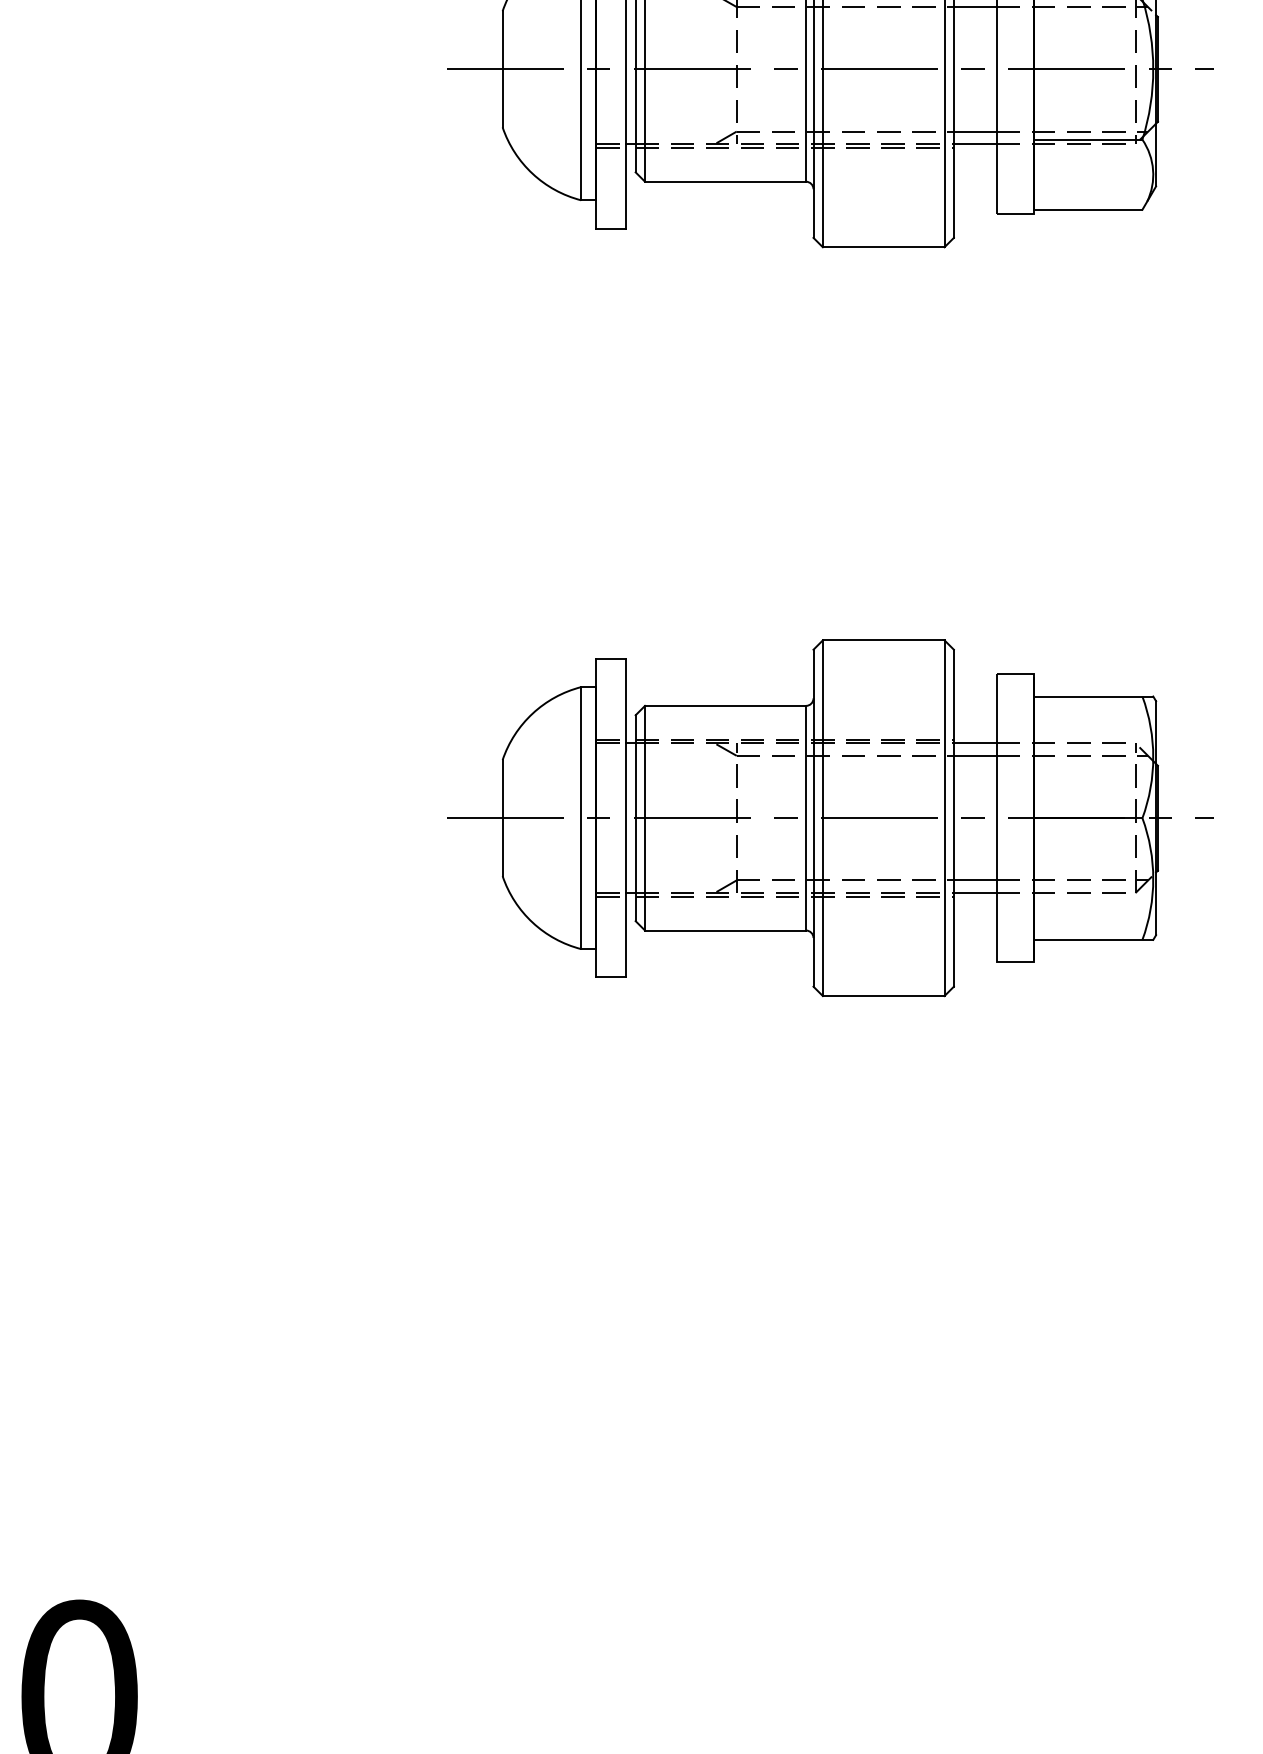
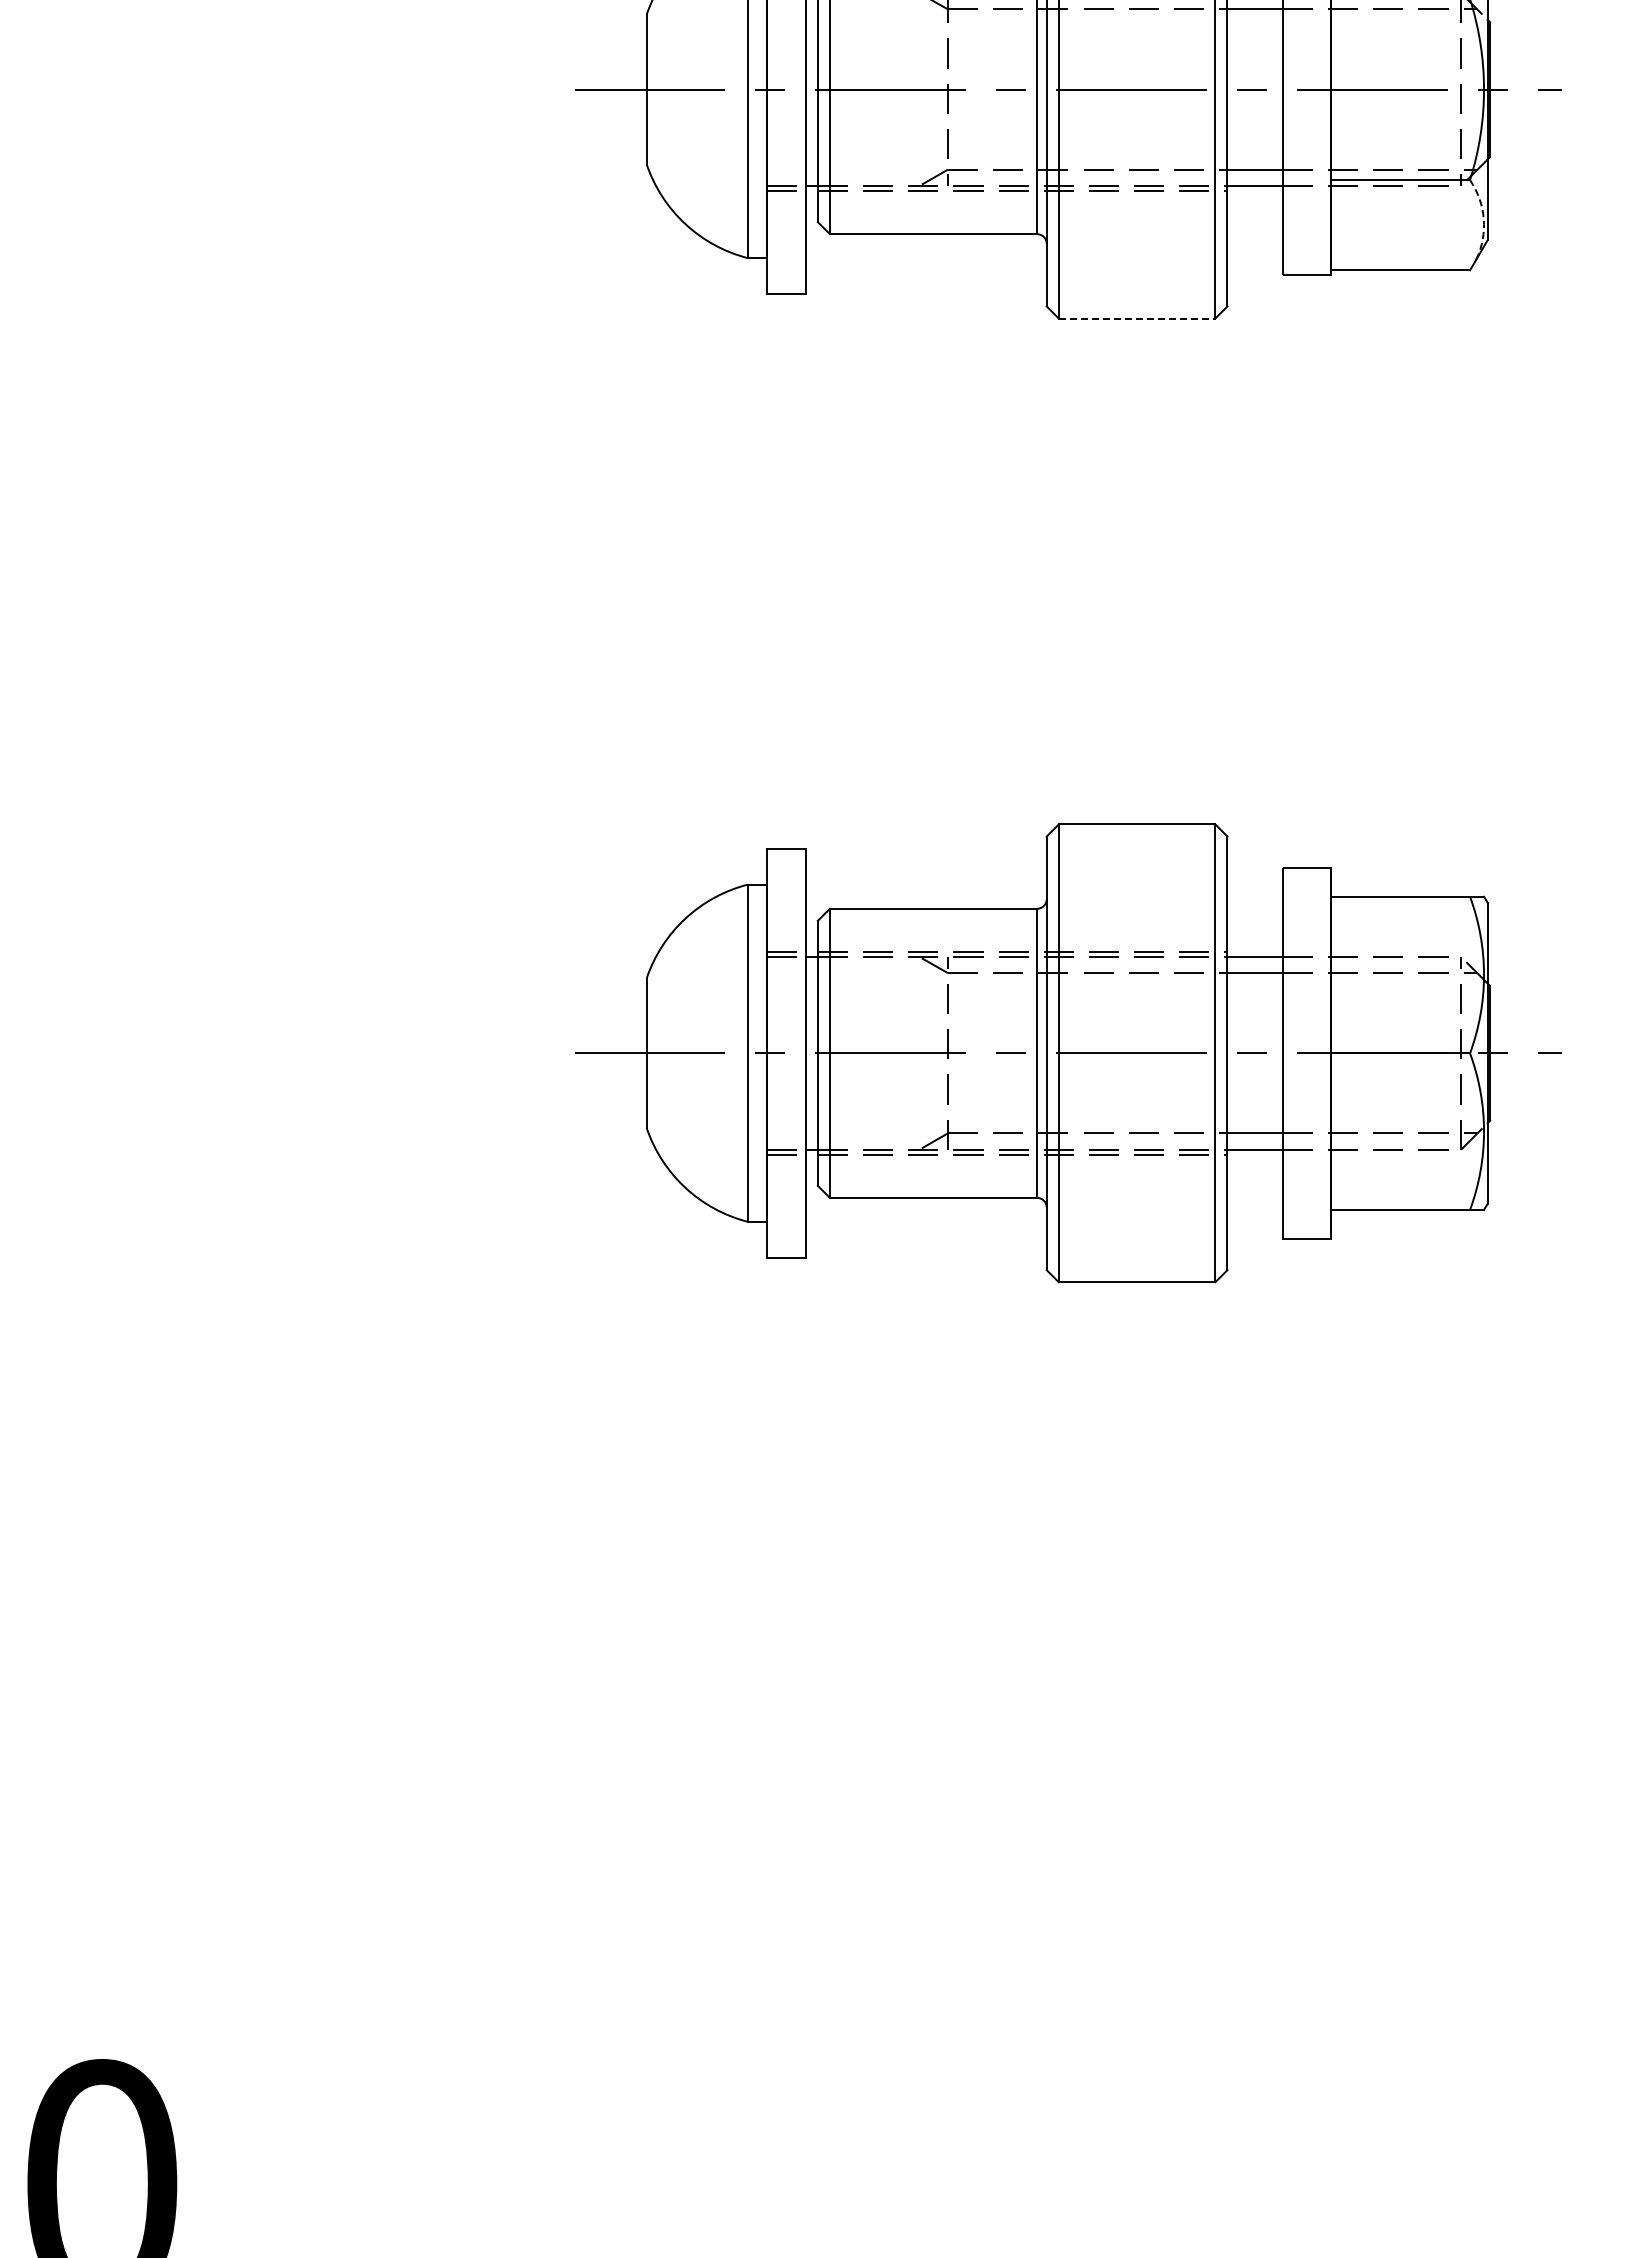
arc: (1152, 170) -> (1483, 219), solid -> dashed
line: (884, 247) -> (1137, 318), solid -> dashed

